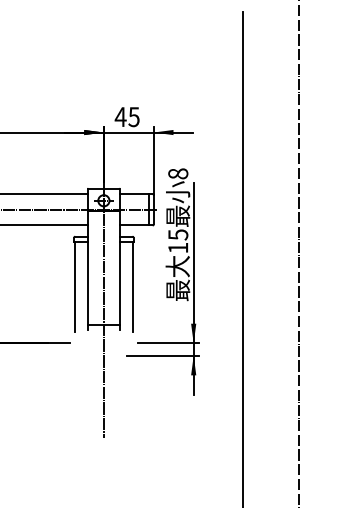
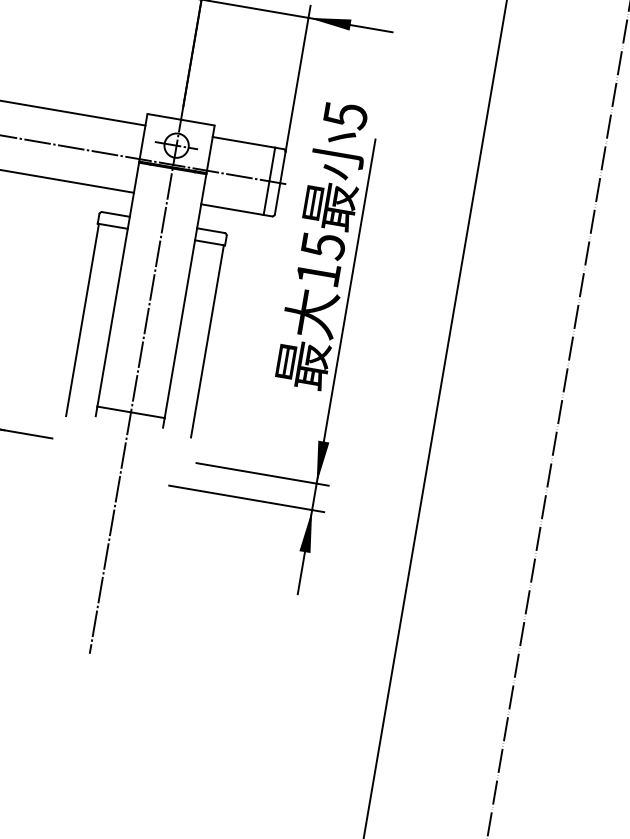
text: (178, 173) -> (346, 114), 8 -> 5

